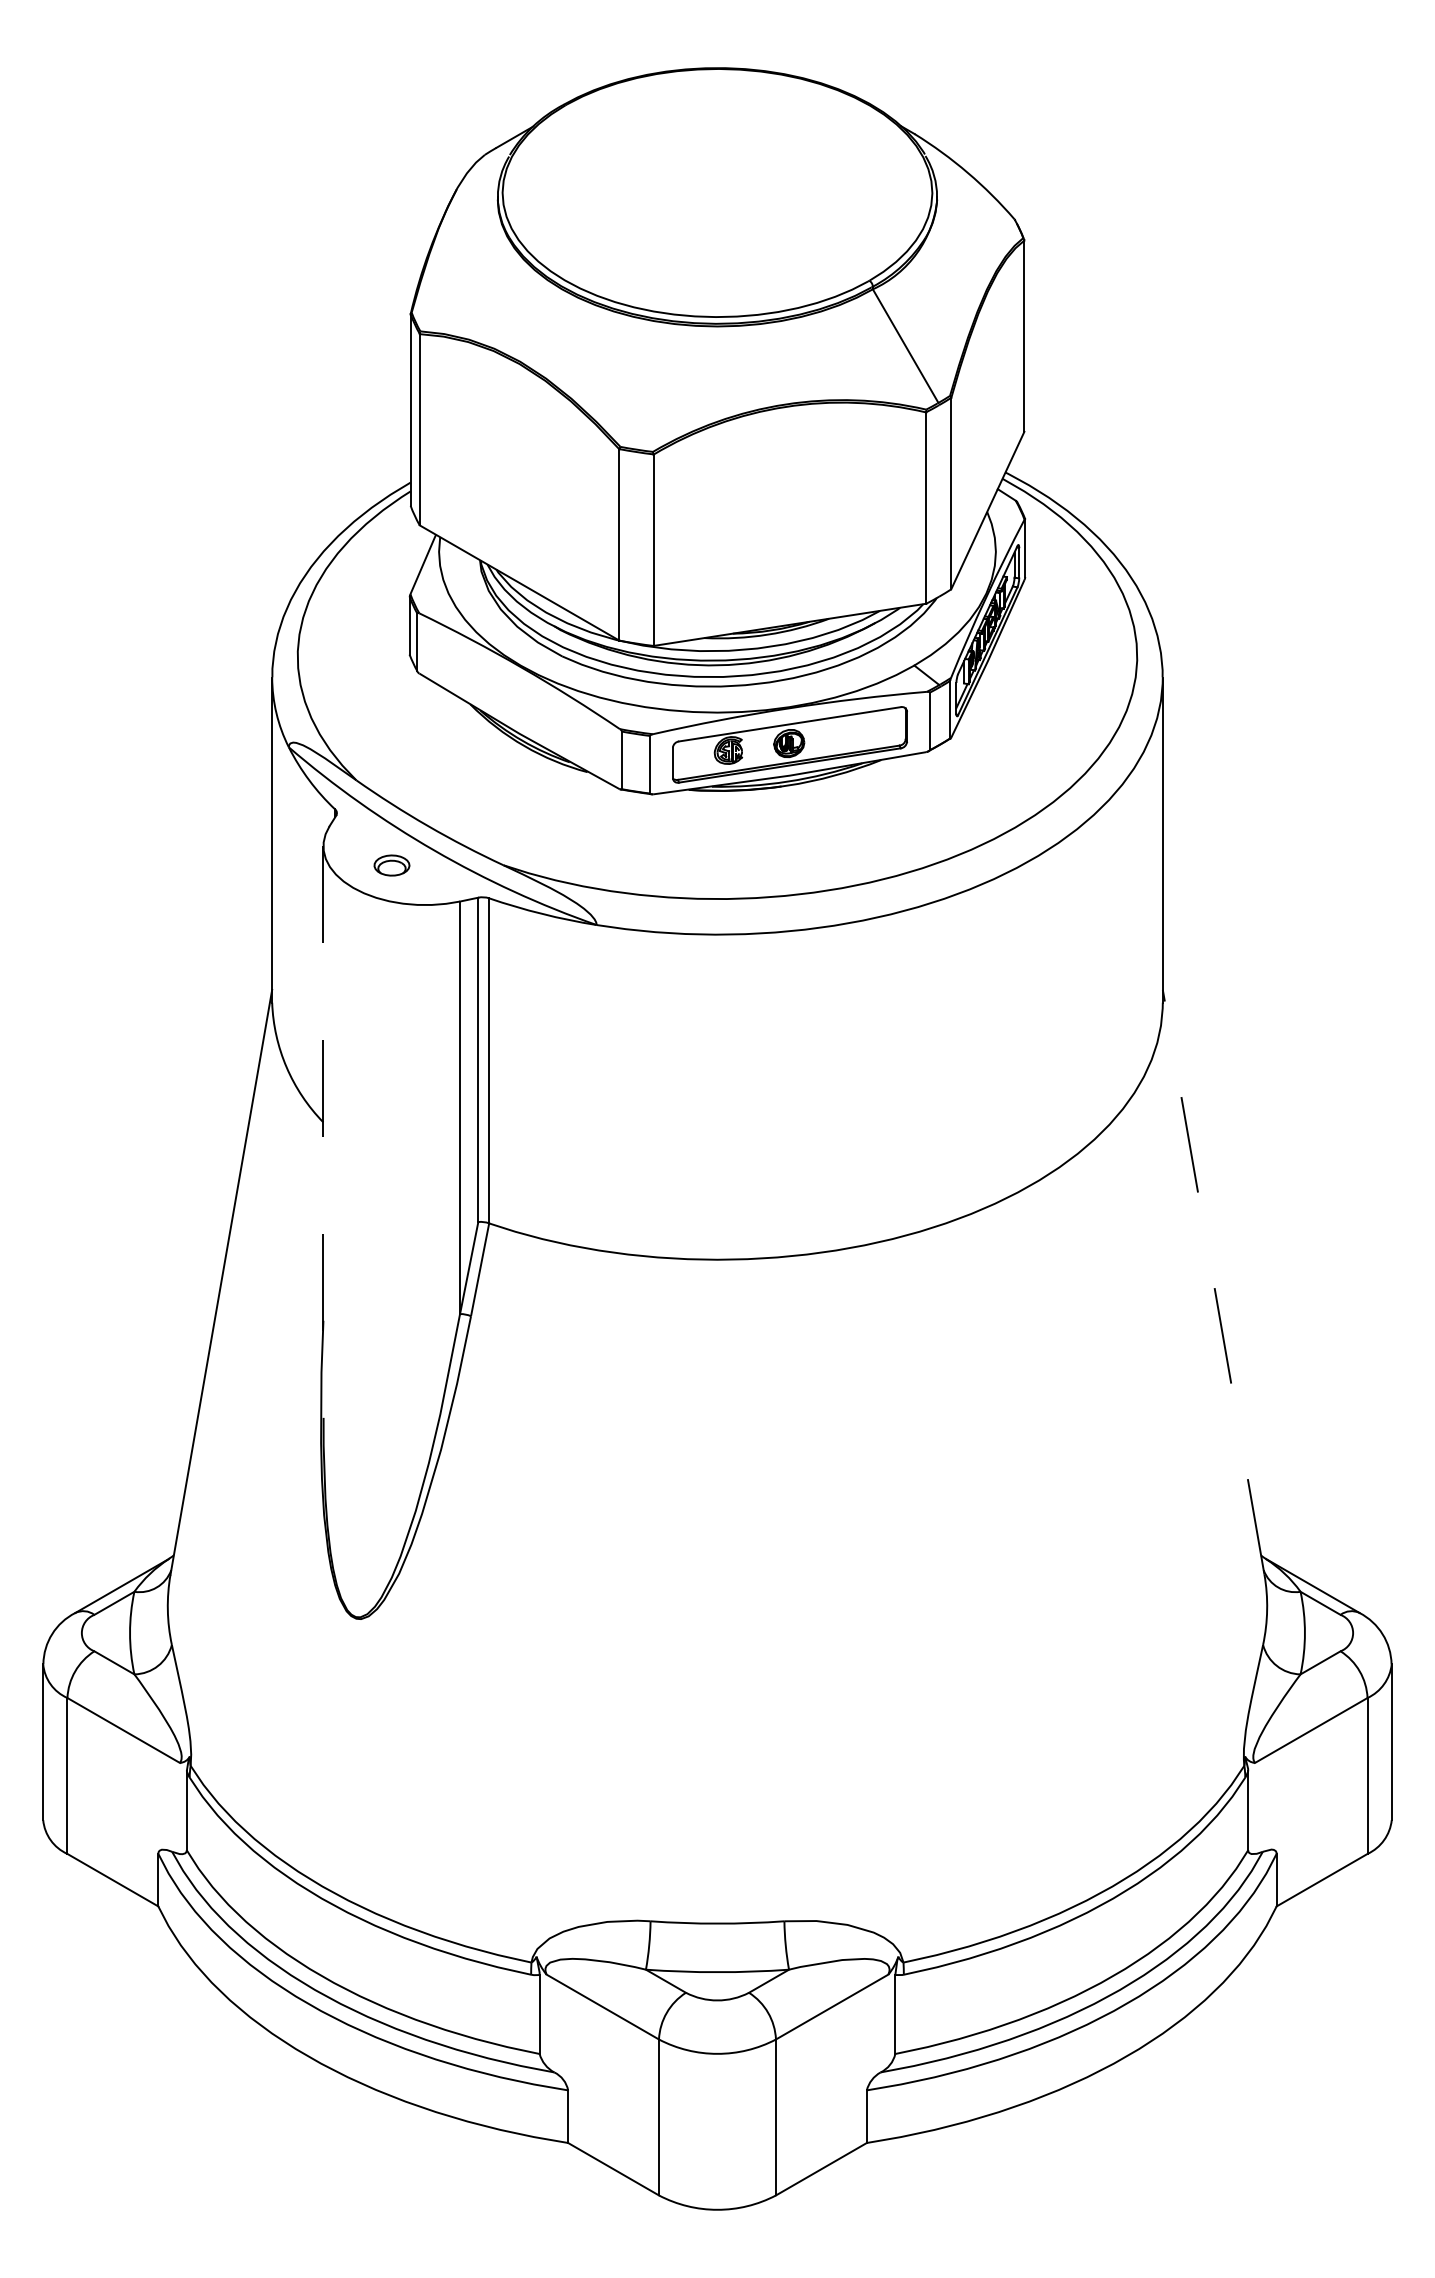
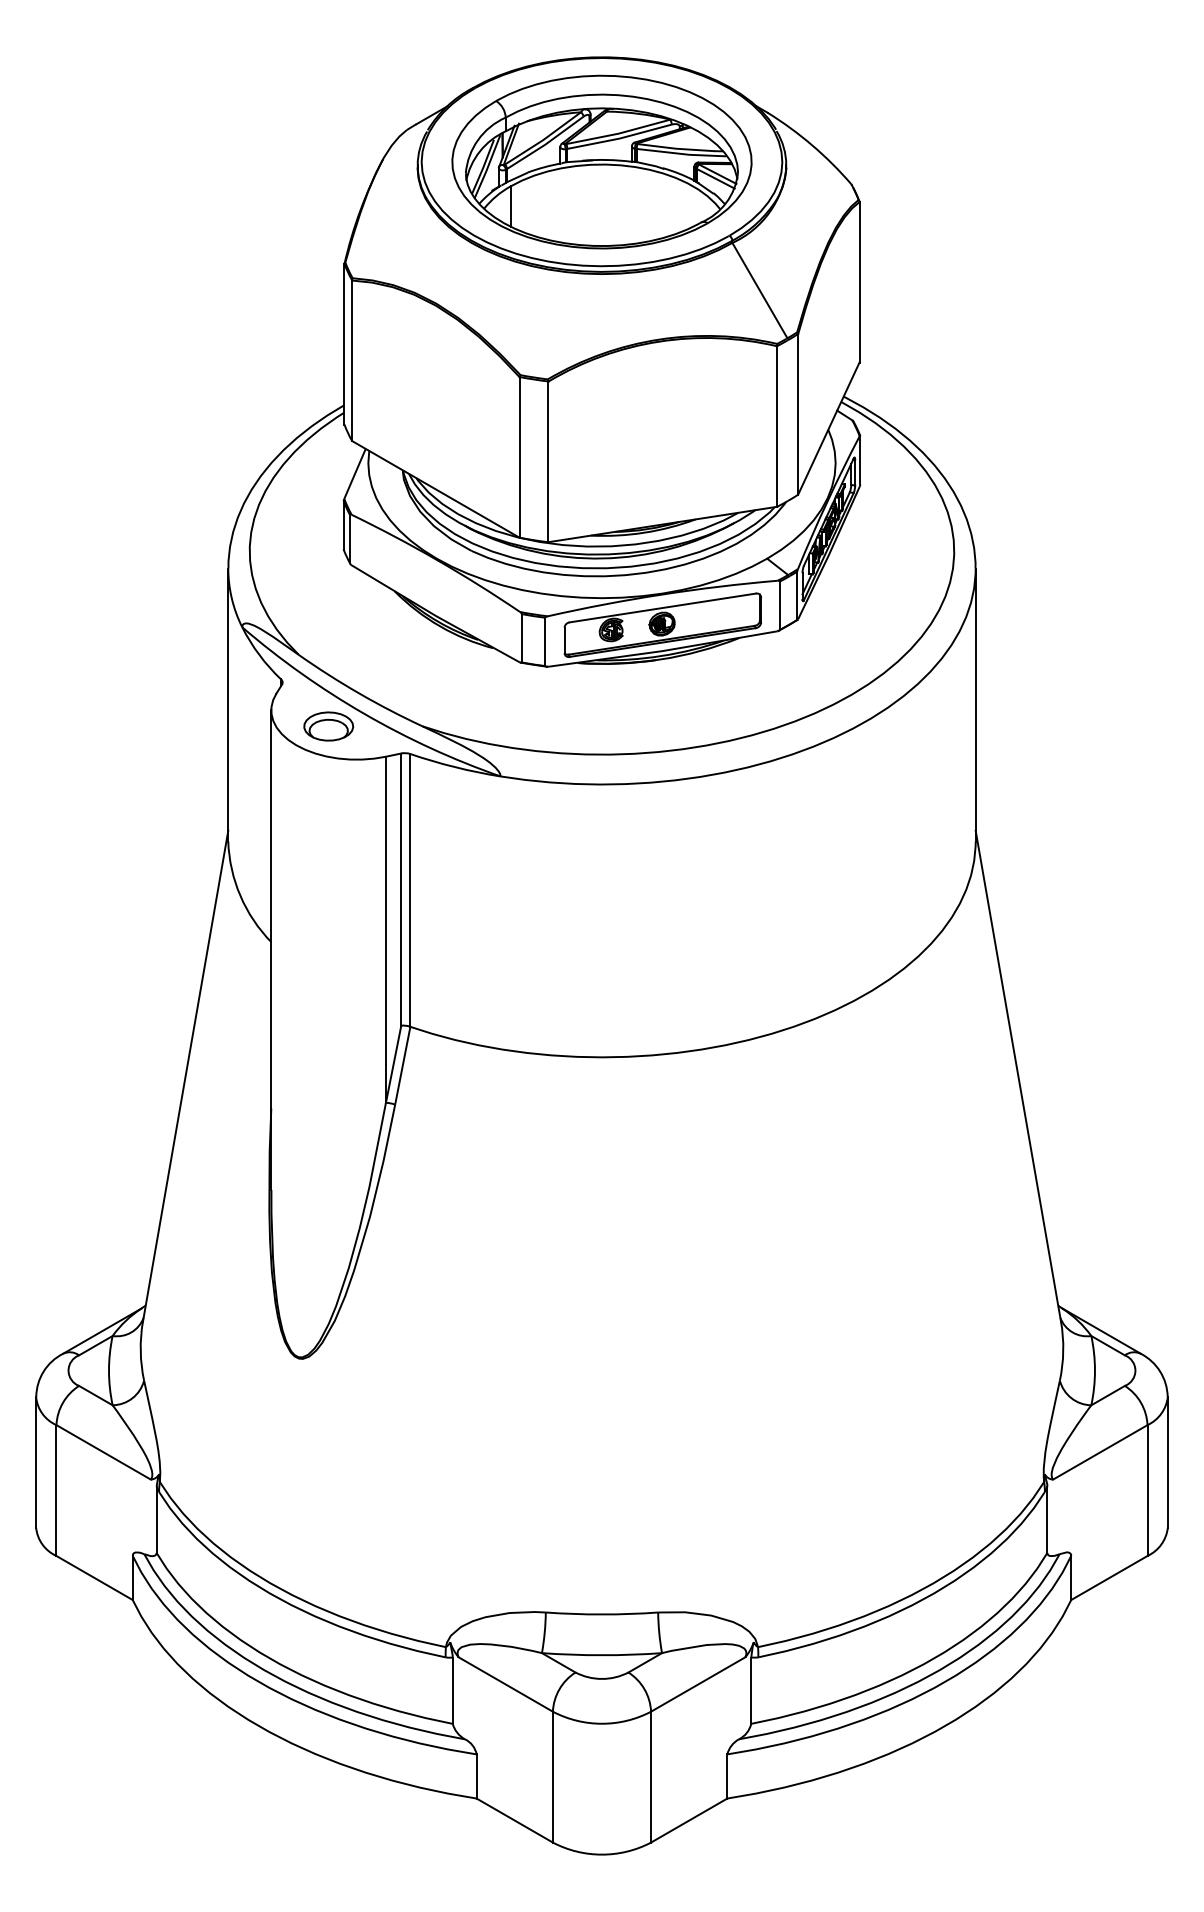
part: (716, 192) -> (601, 161), added
part: (391, 865) -> (328, 726), size x1.67
line: (323, 1132) -> (271, 950), dashed -> solid
line: (1213, 1281) -> (1018, 1075), dashed -> solid

